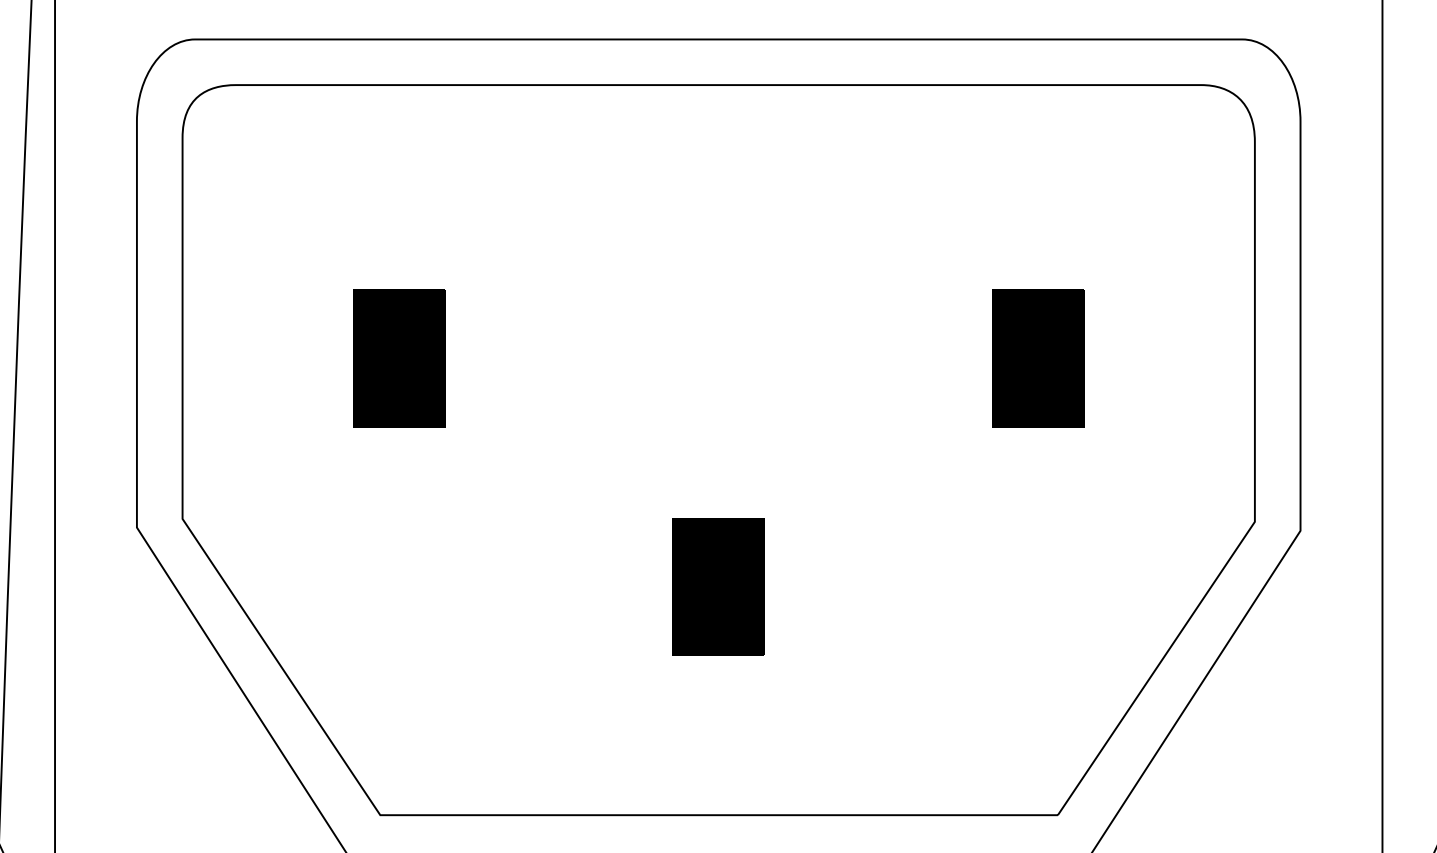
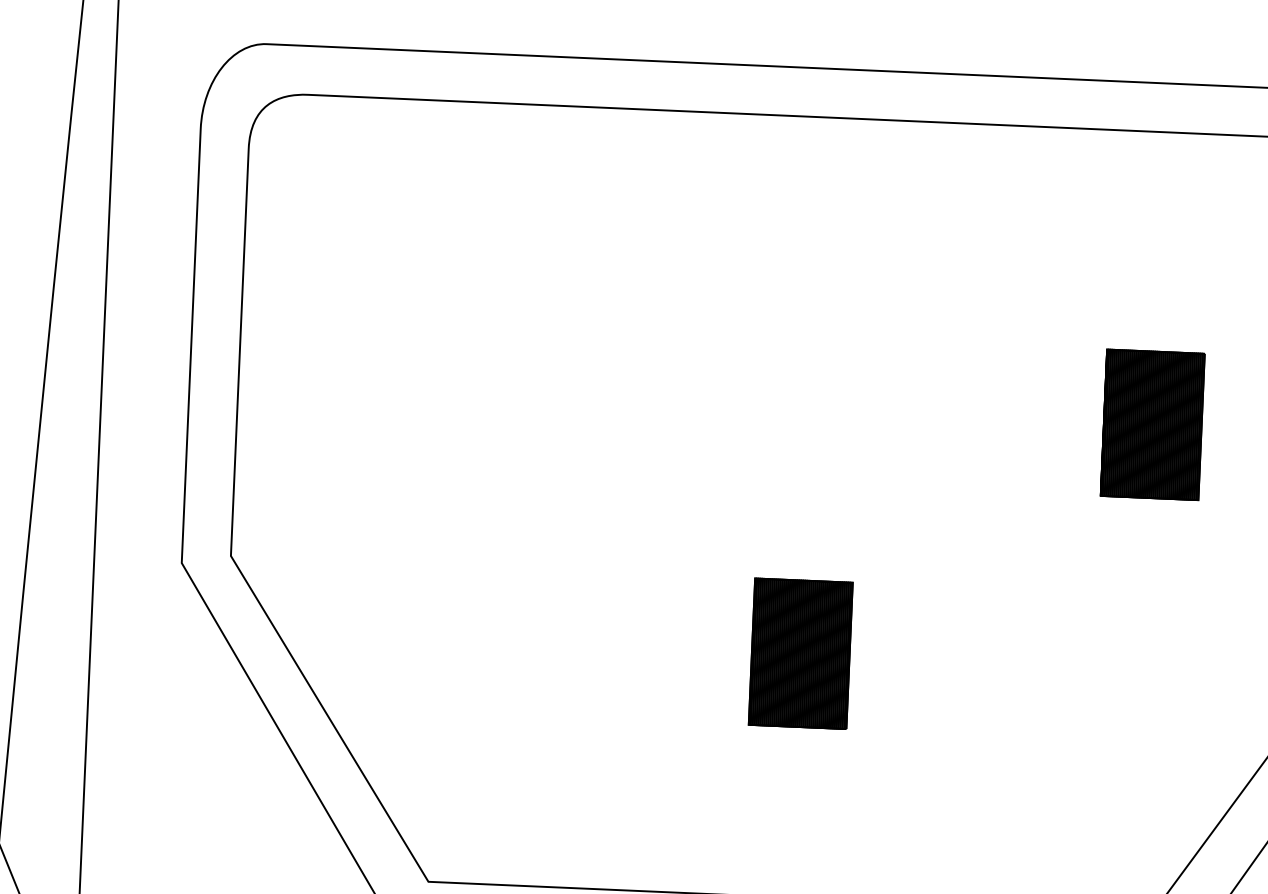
part: (399, 358) -> (470, 394), removed

